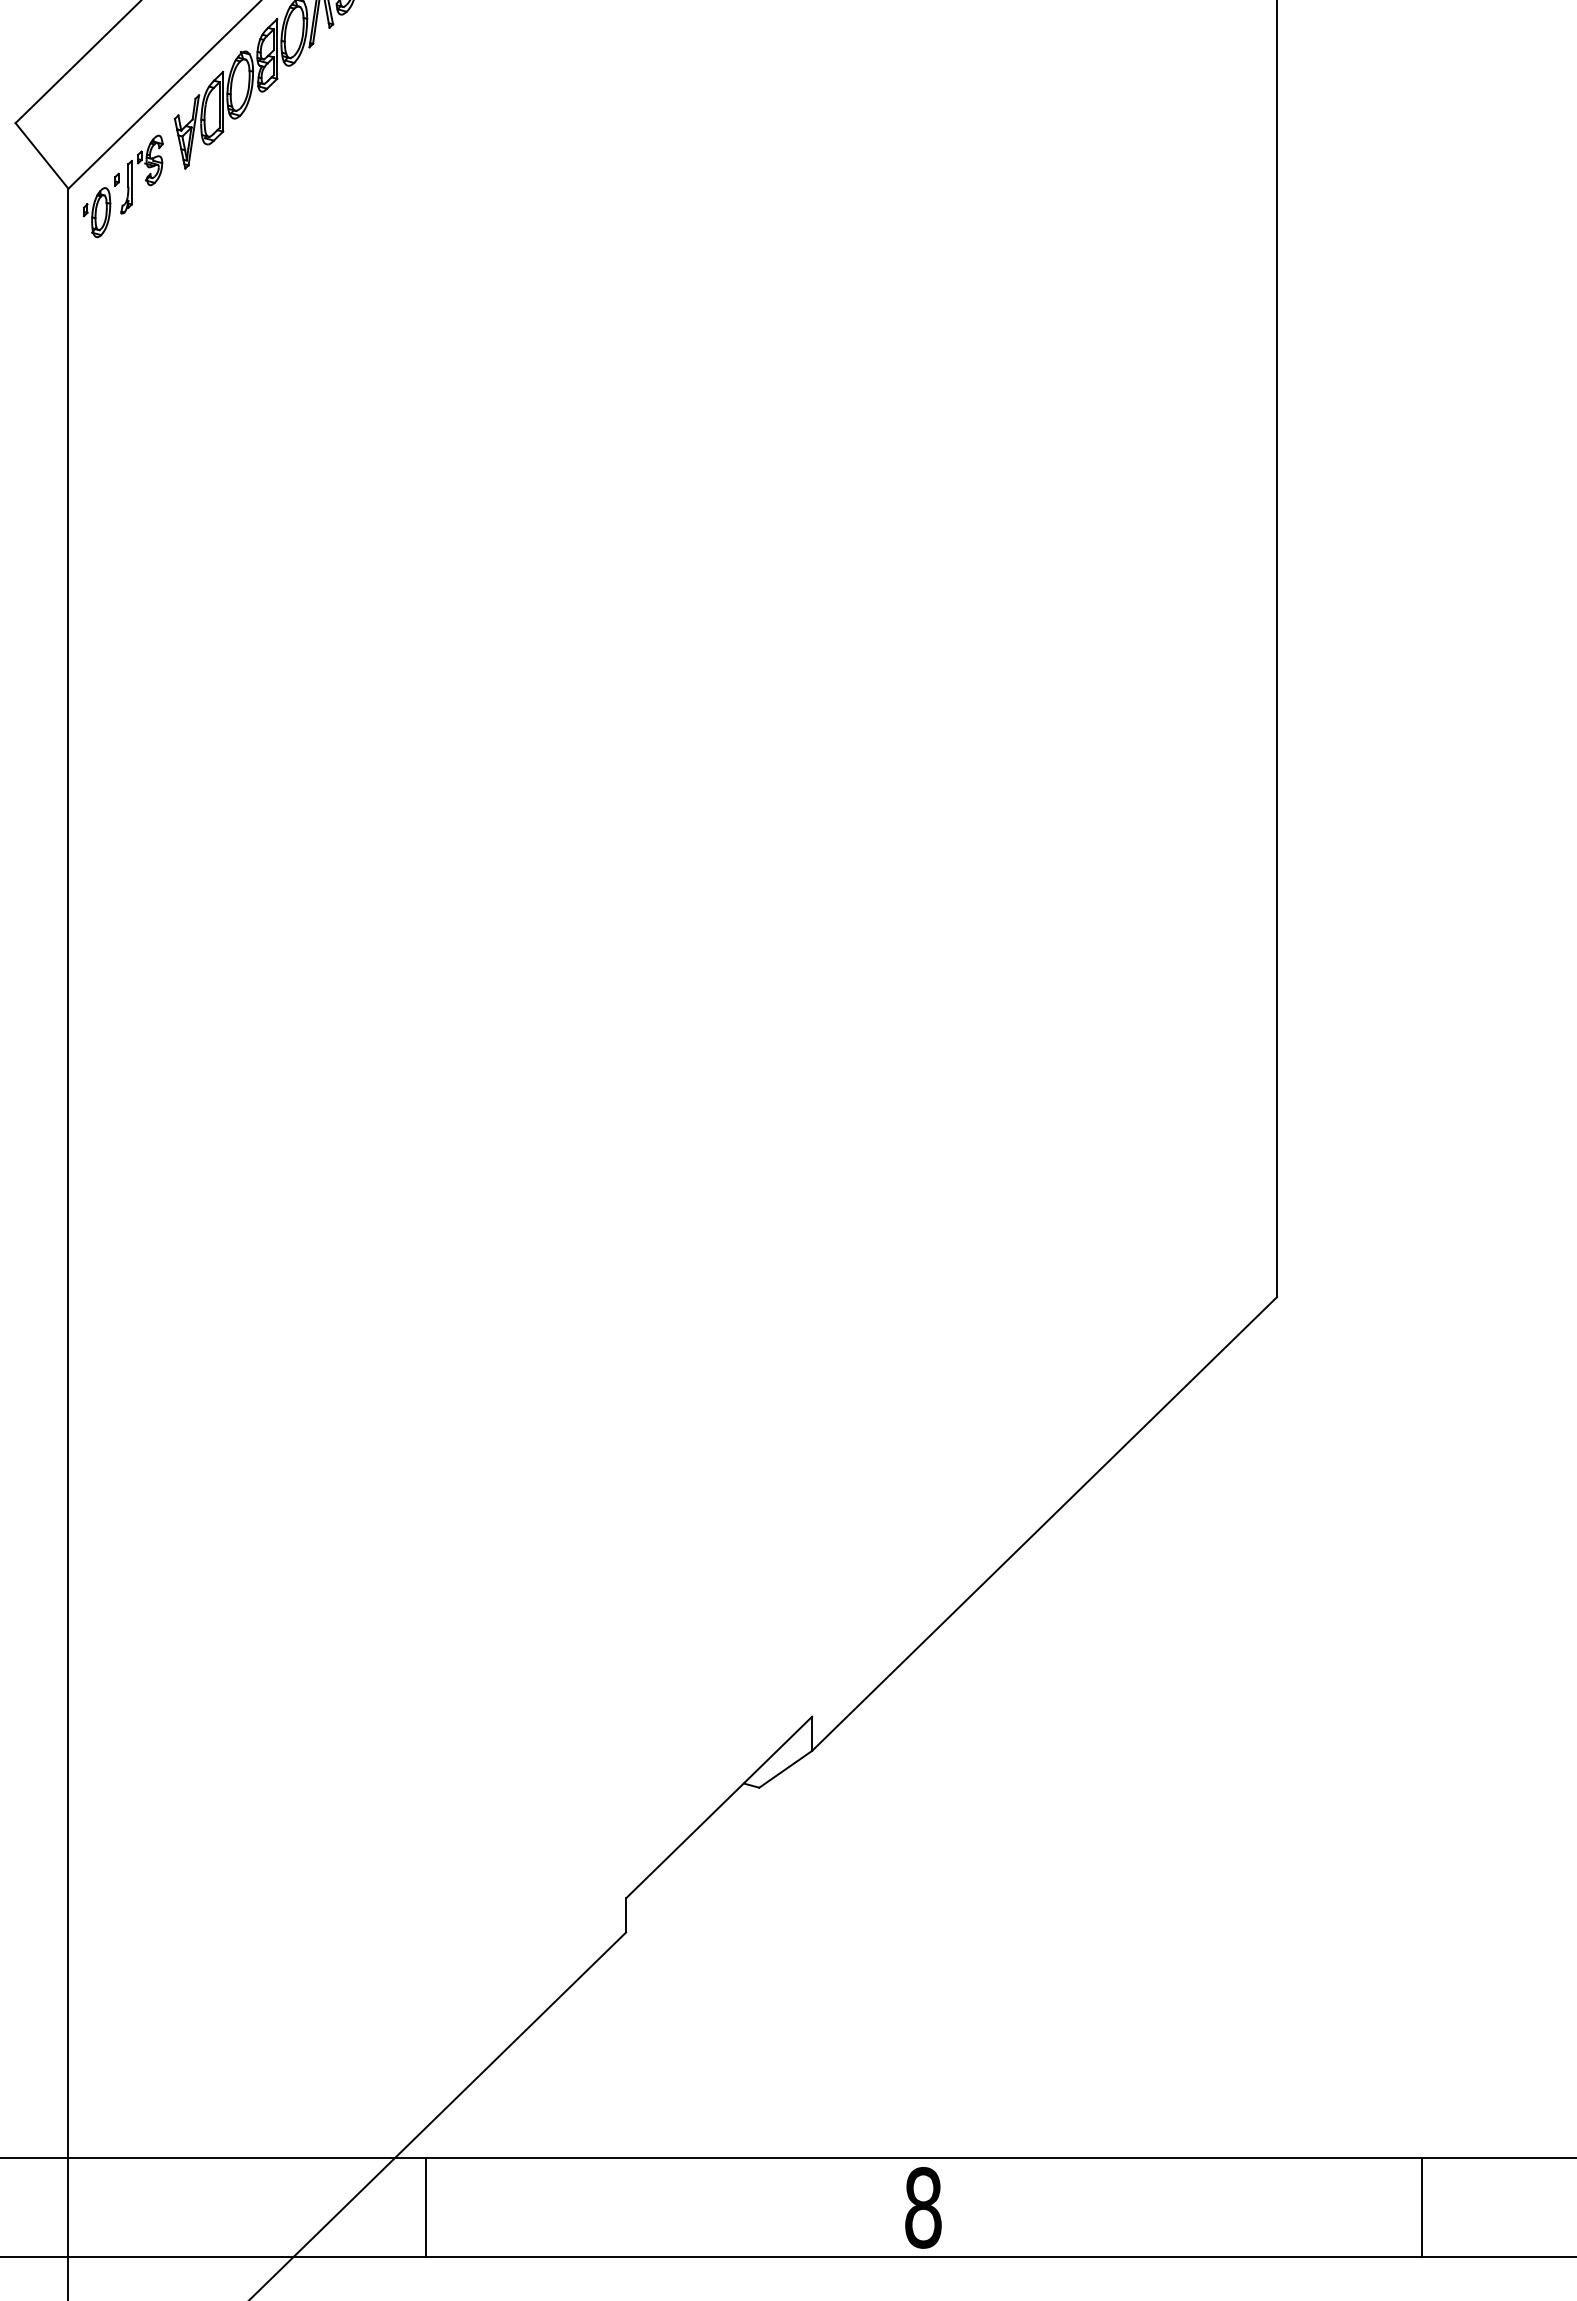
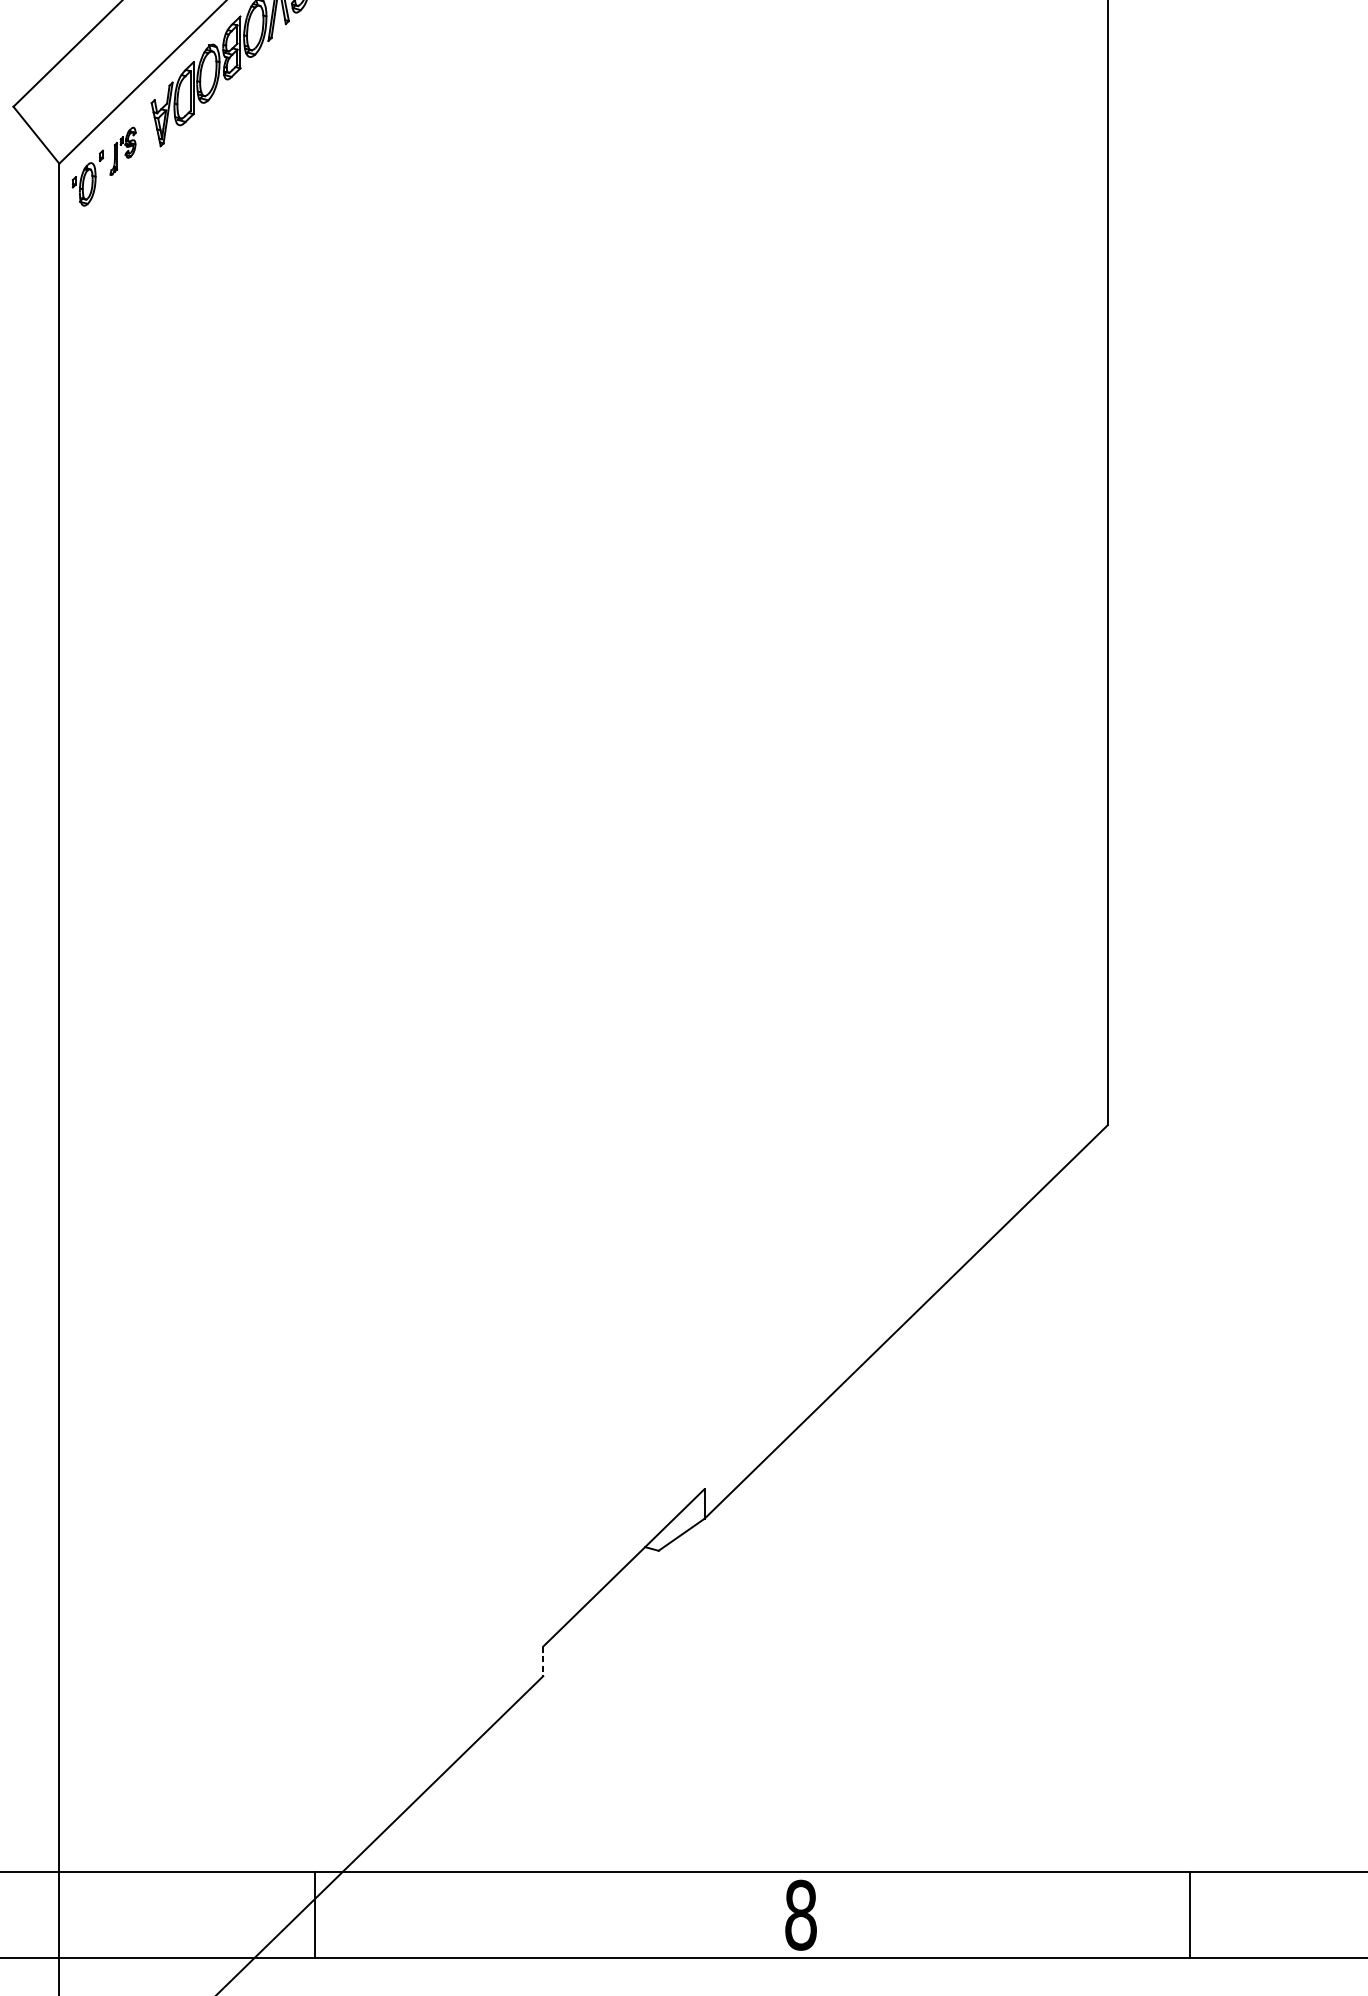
part: (141, 174) -> (122, 151), size x0.7
line: (626, 1915) -> (543, 1661), solid -> dashed
line: (426, 2207) -> (315, 1914), moved
line: (1422, 2207) -> (1190, 1914), moved

